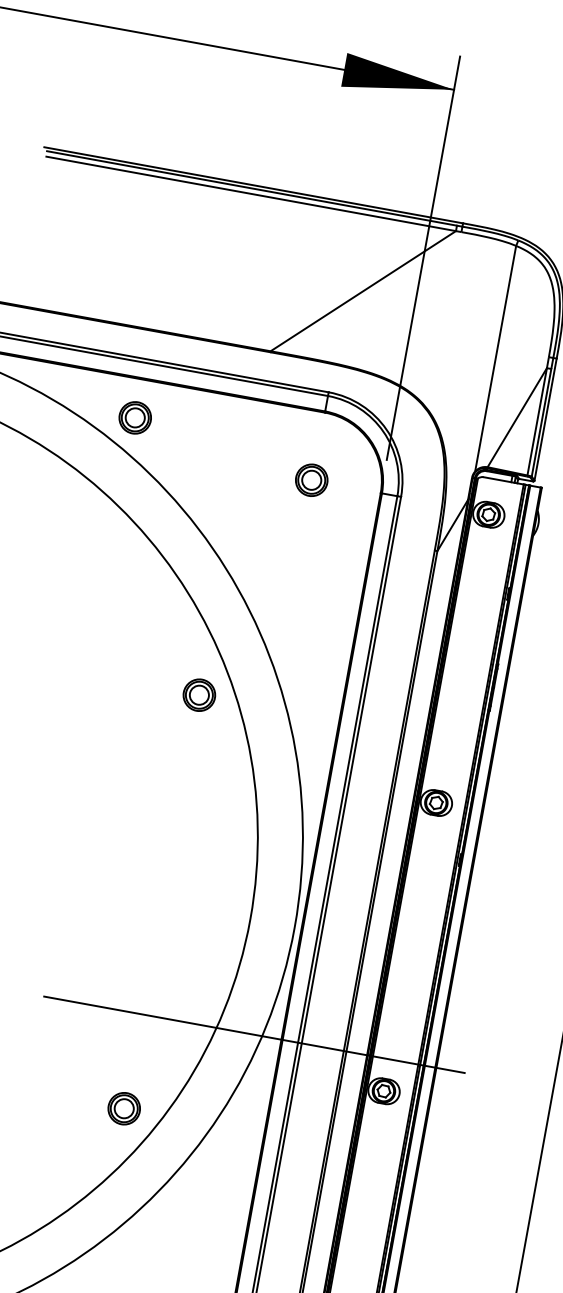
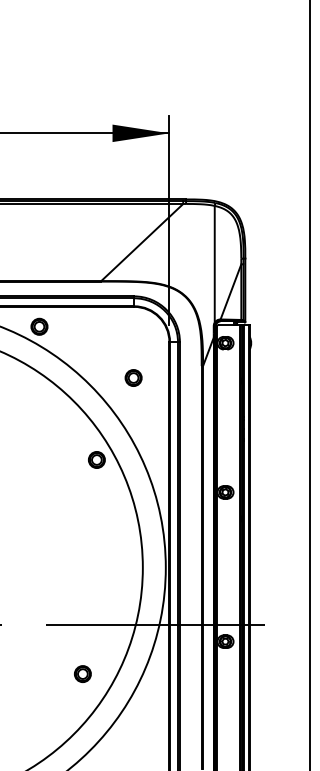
part: (311, 479) -> (133, 377), moved
part: (123, 1107) -> (82, 673), moved

